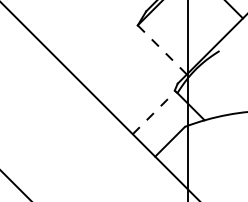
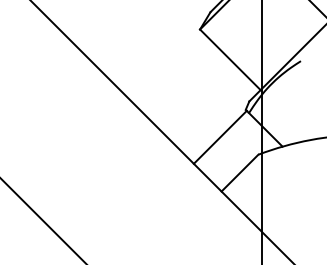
line: (162, 49) -> (230, 59), dashed -> solid
line: (154, 112) -> (220, 137), dashed -> solid

